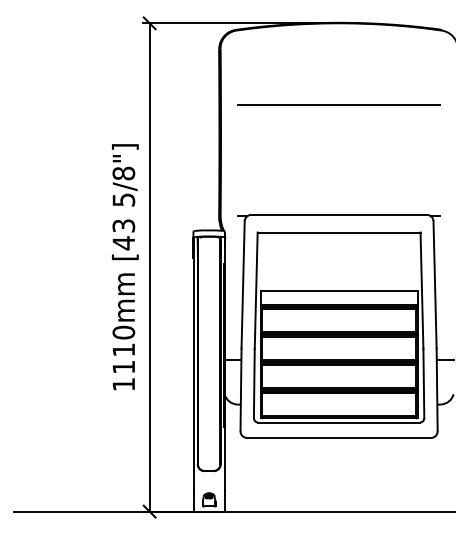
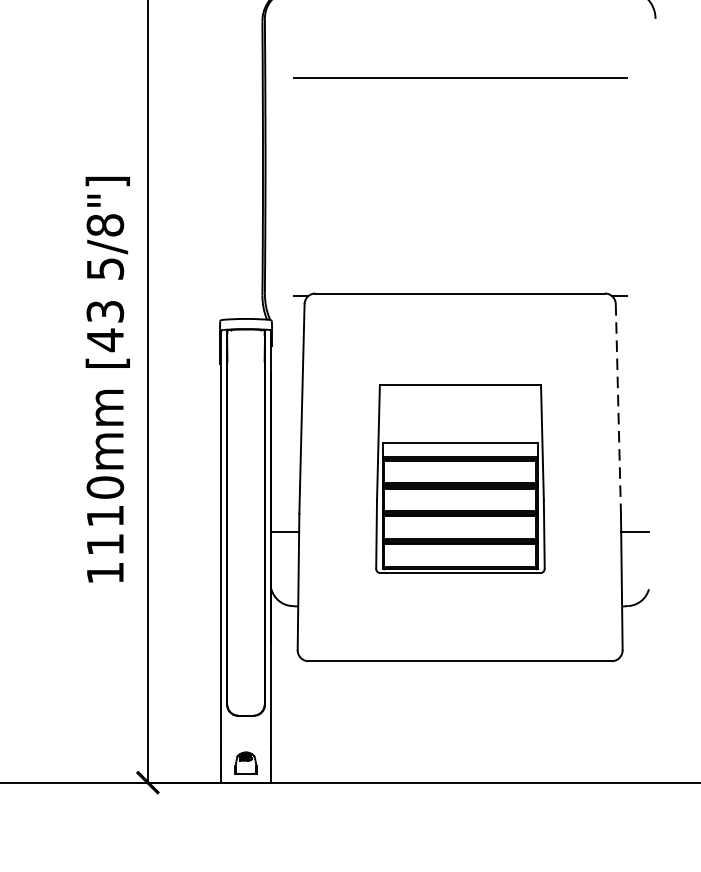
line: (338, 104) -> (459, 76), moved
line: (435, 284) -> (619, 408), solid -> dashed
part: (339, 327) -> (460, 479), size x0.6

